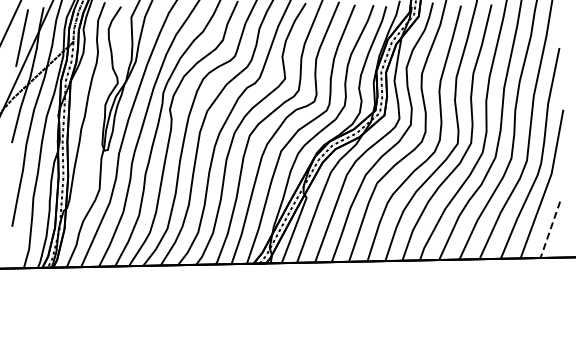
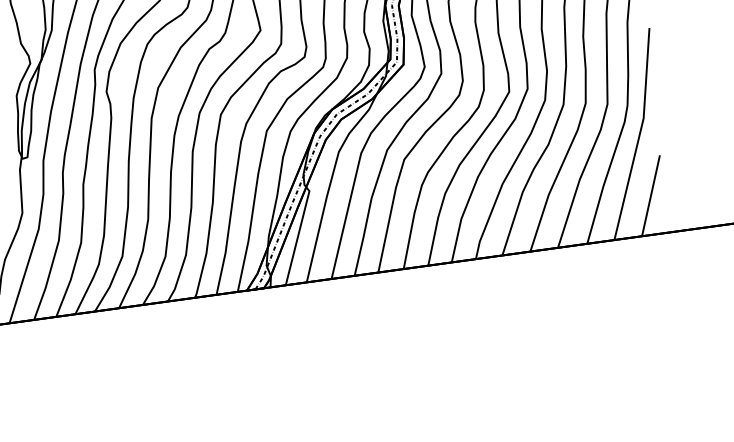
line: (550, 229) -> (651, 195), dashed -> solid

